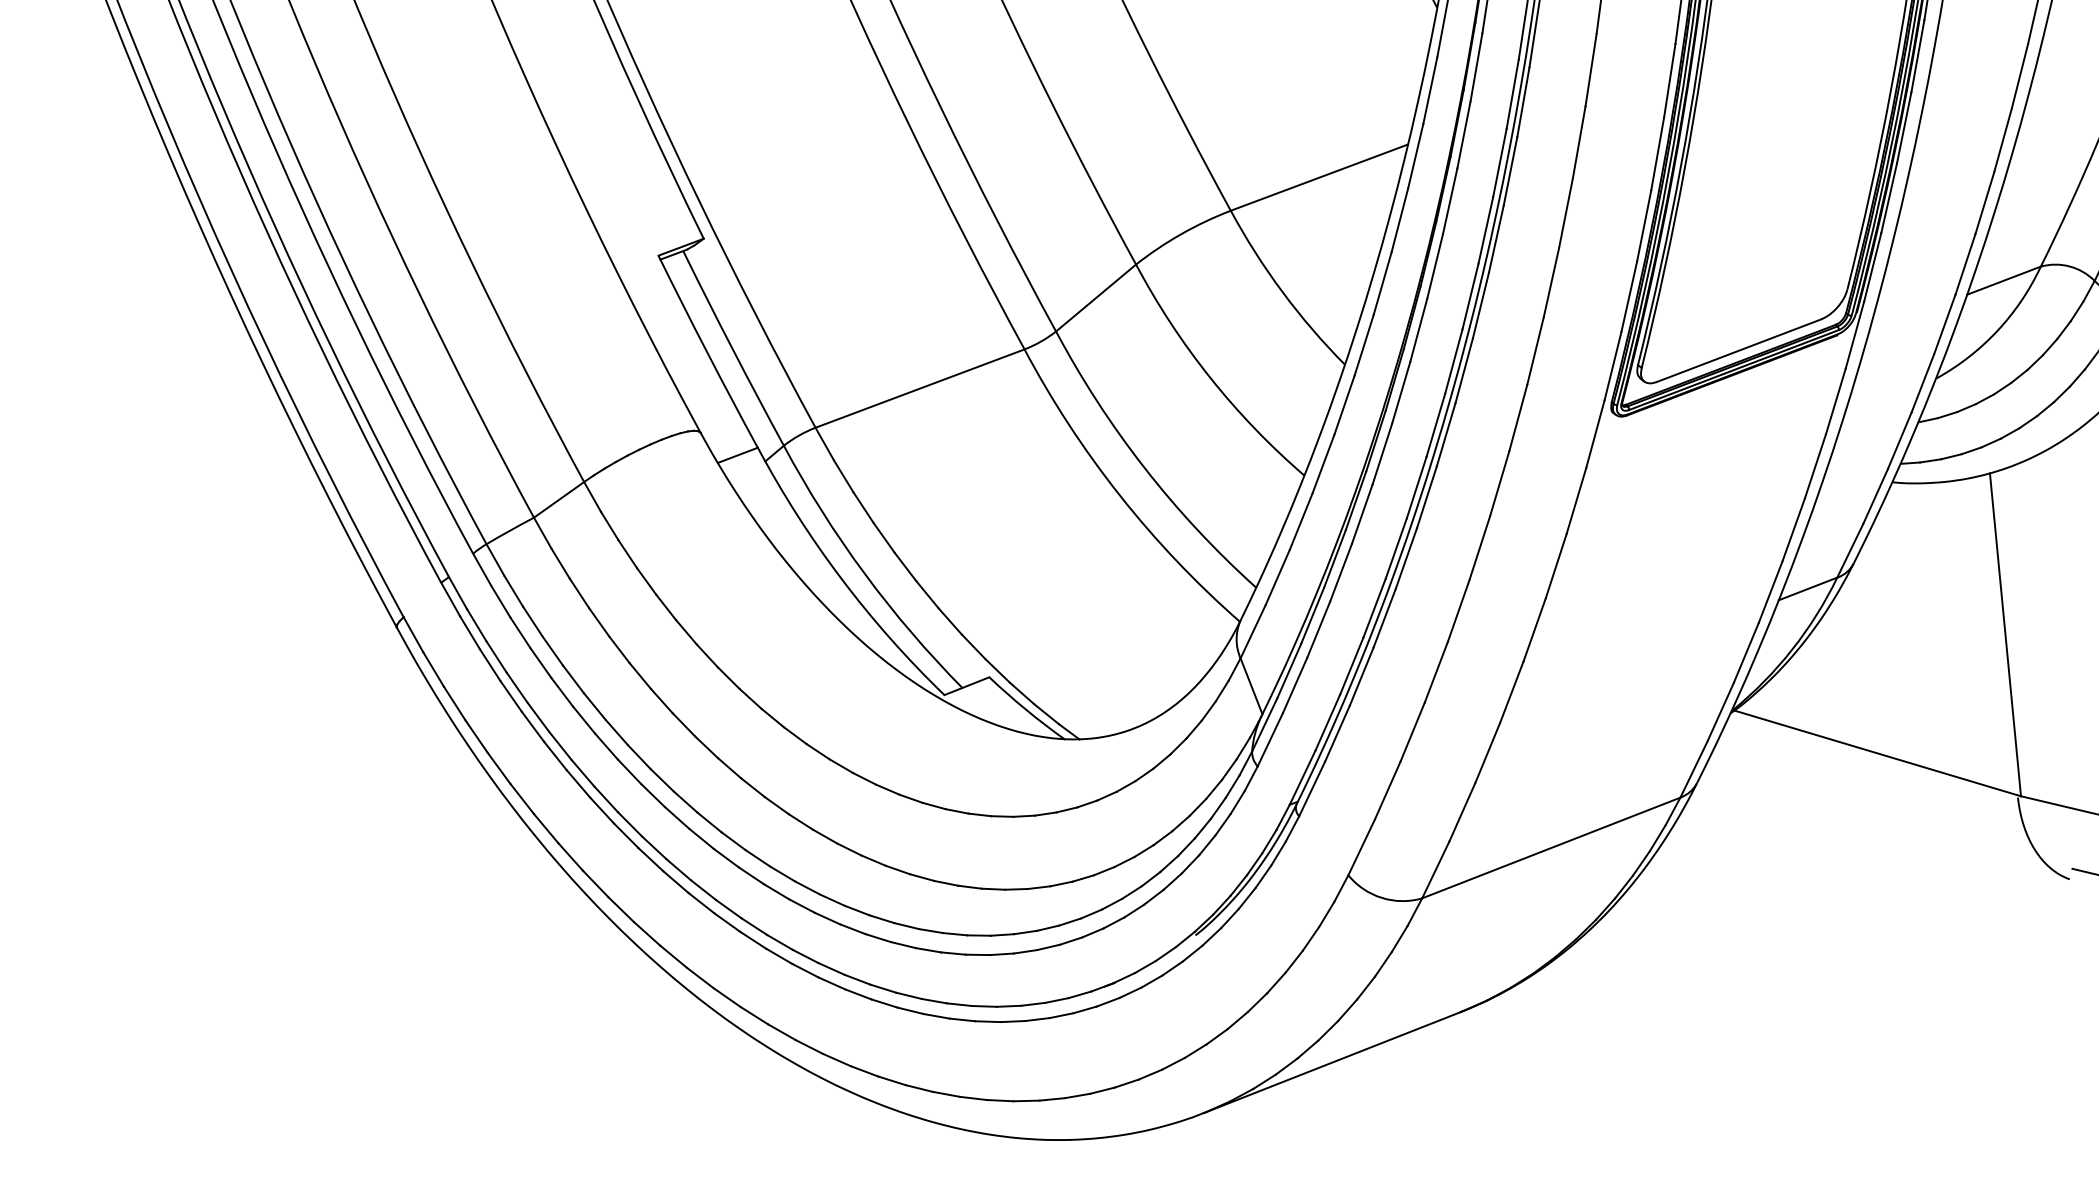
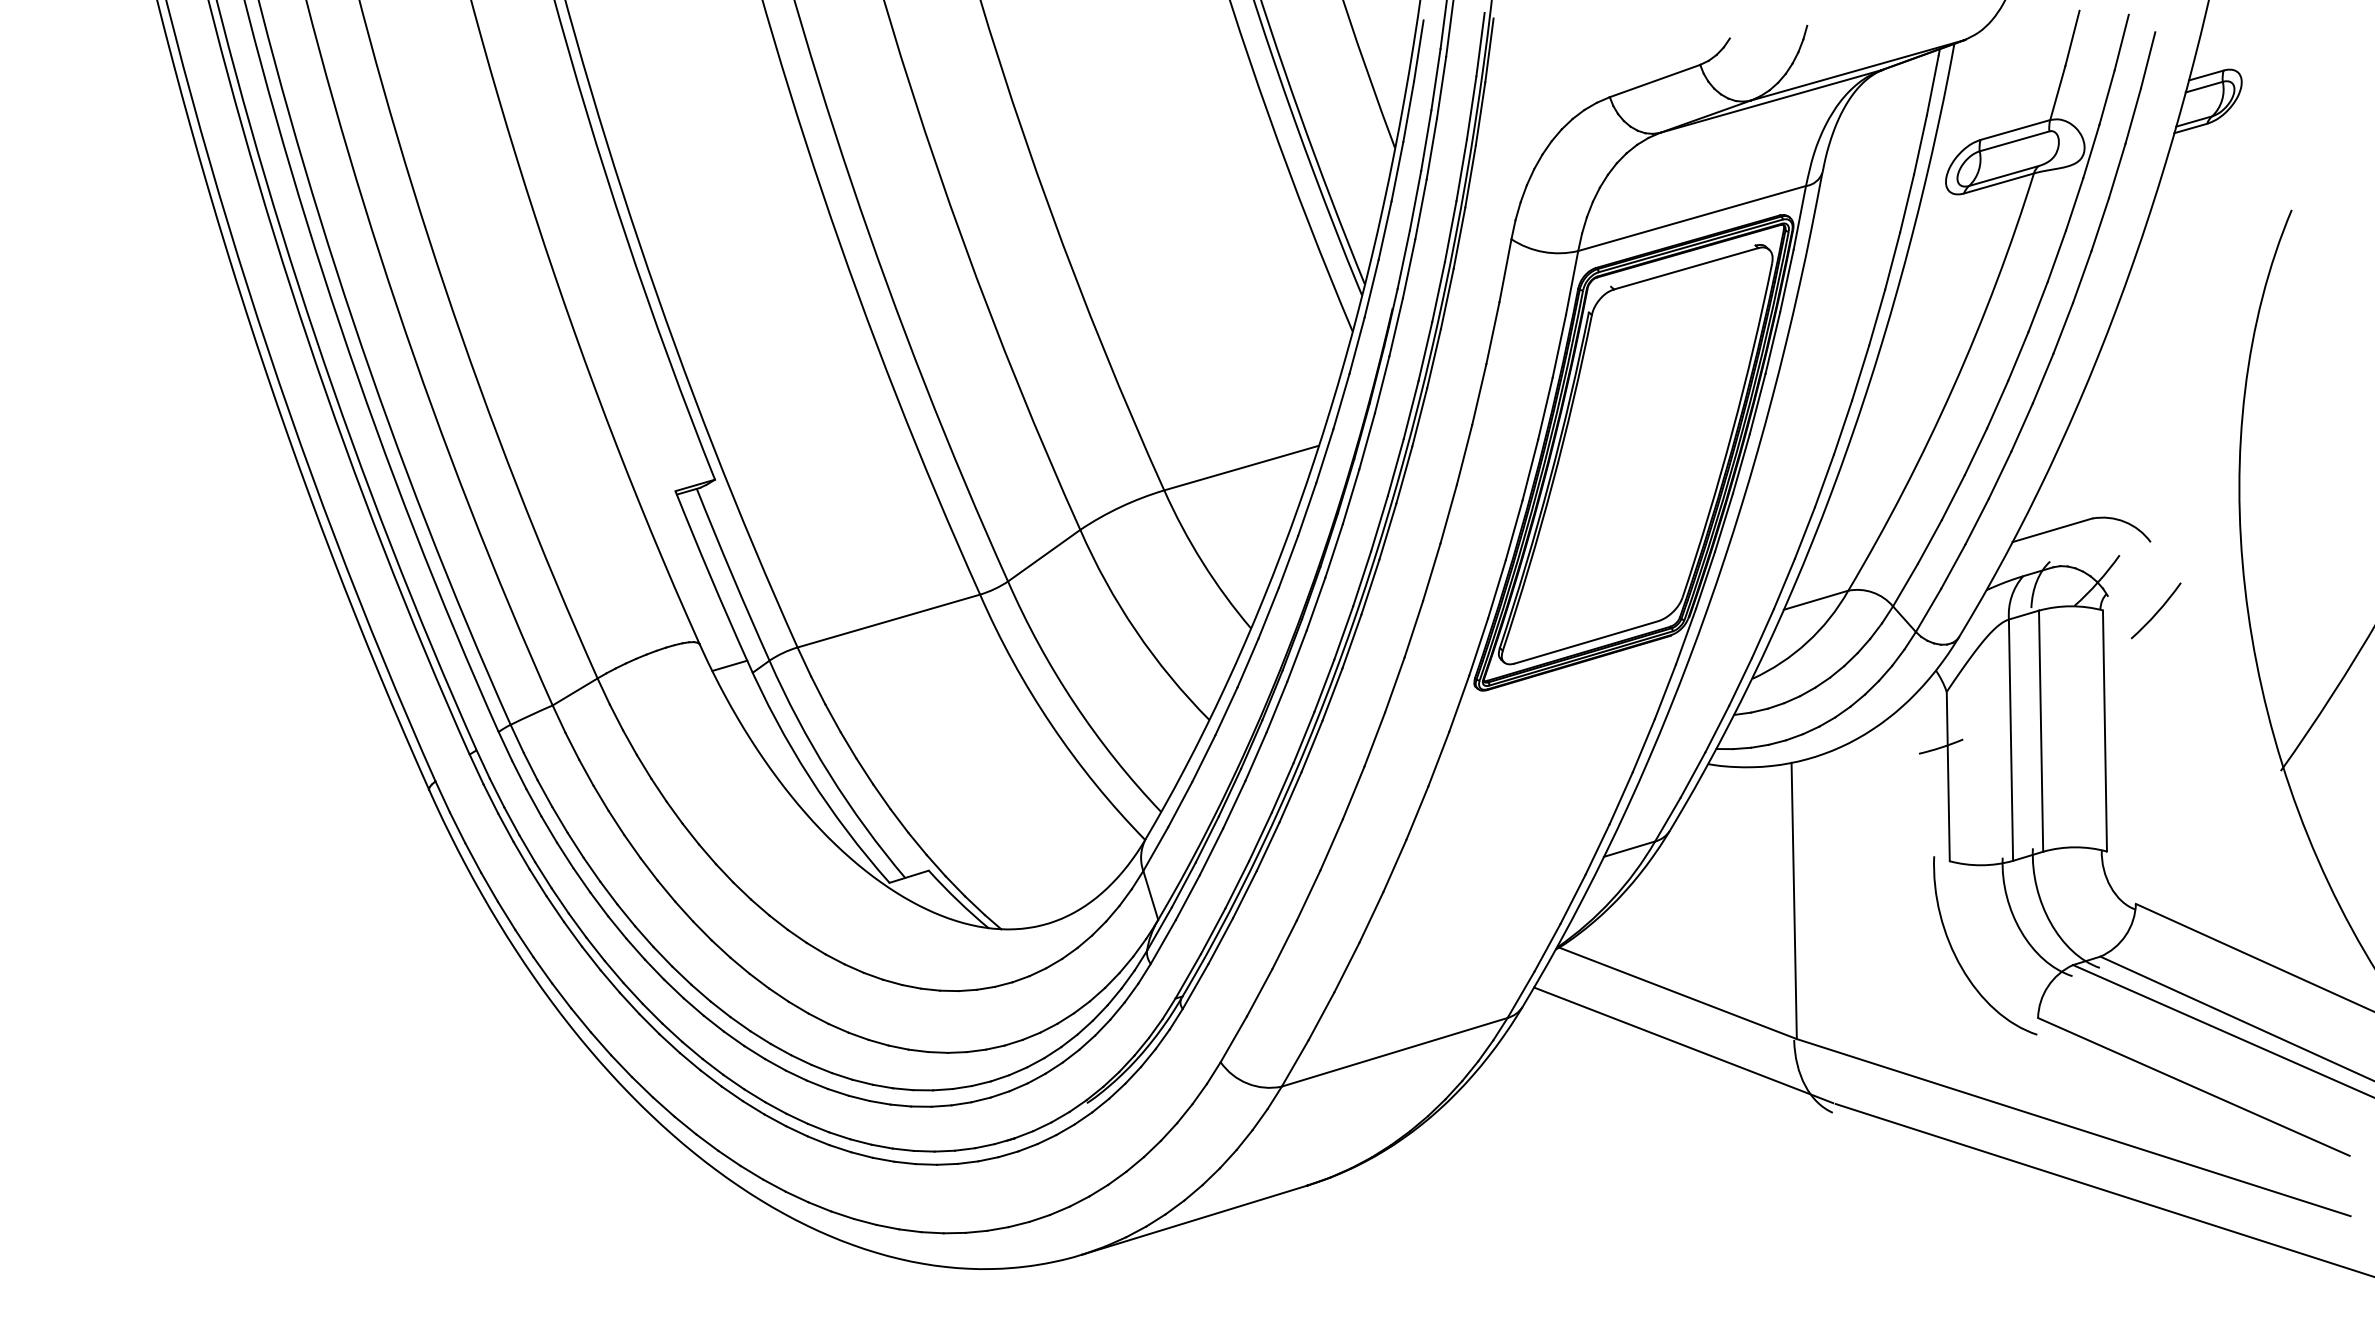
line: (1888, 814) -> (1683, 1045), added

